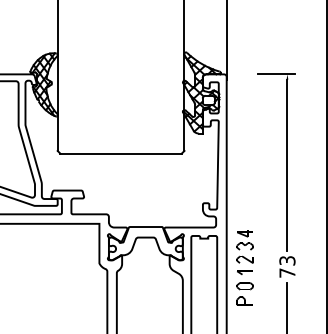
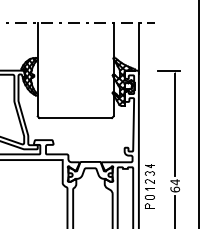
text: (287, 266) -> (175, 185), 73 -> 64

